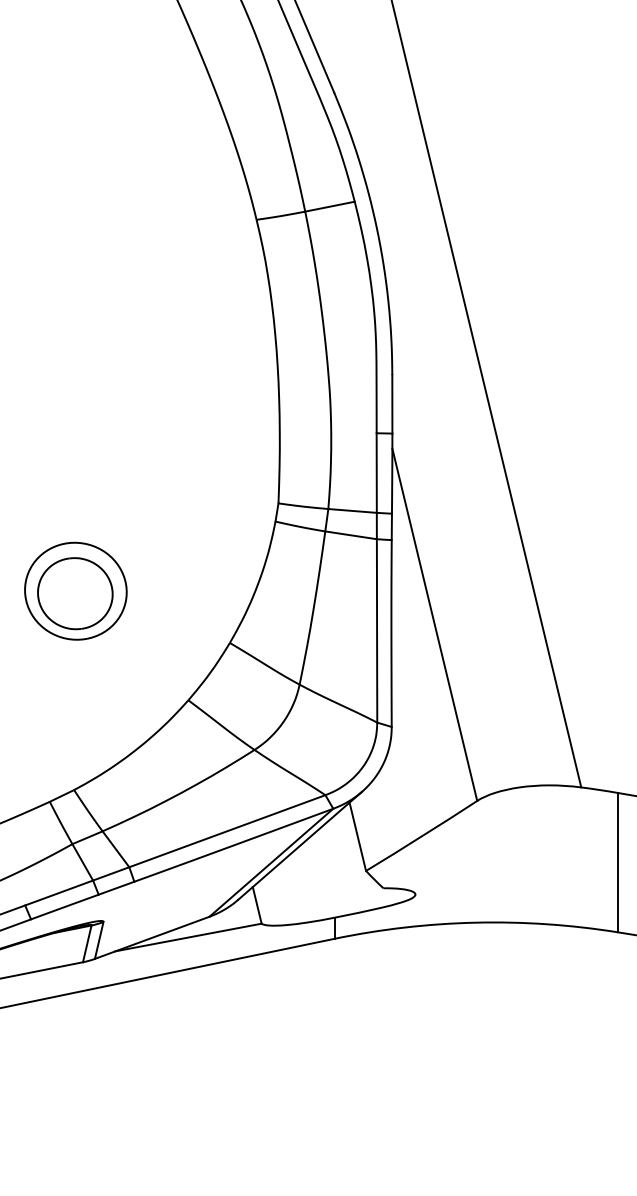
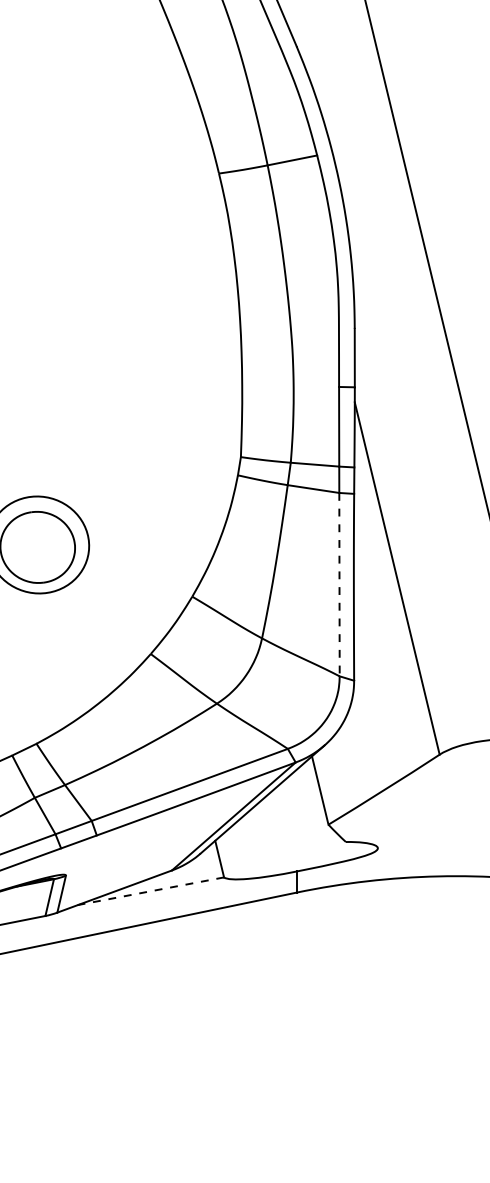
line: (377, 631) -> (339, 585), solid -> dashed
line: (188, 937) -> (150, 891), solid -> dashed

